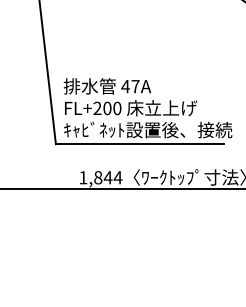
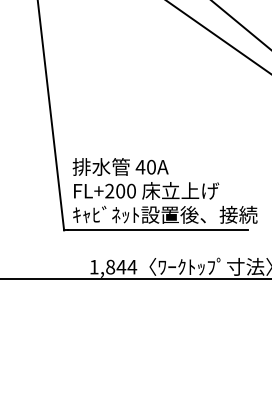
text: (135, 85) -> (151, 166), 47A -> 40A

